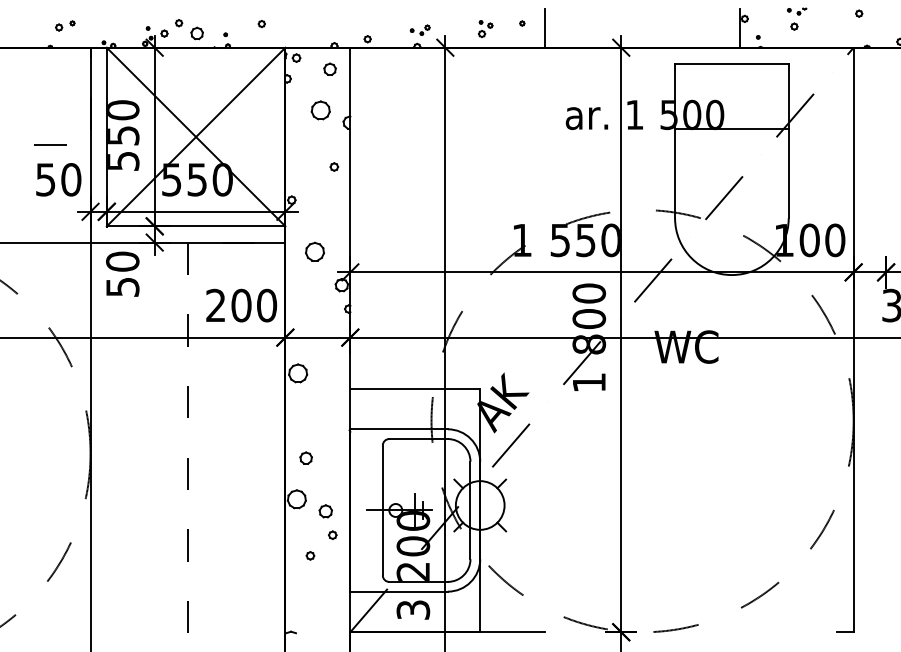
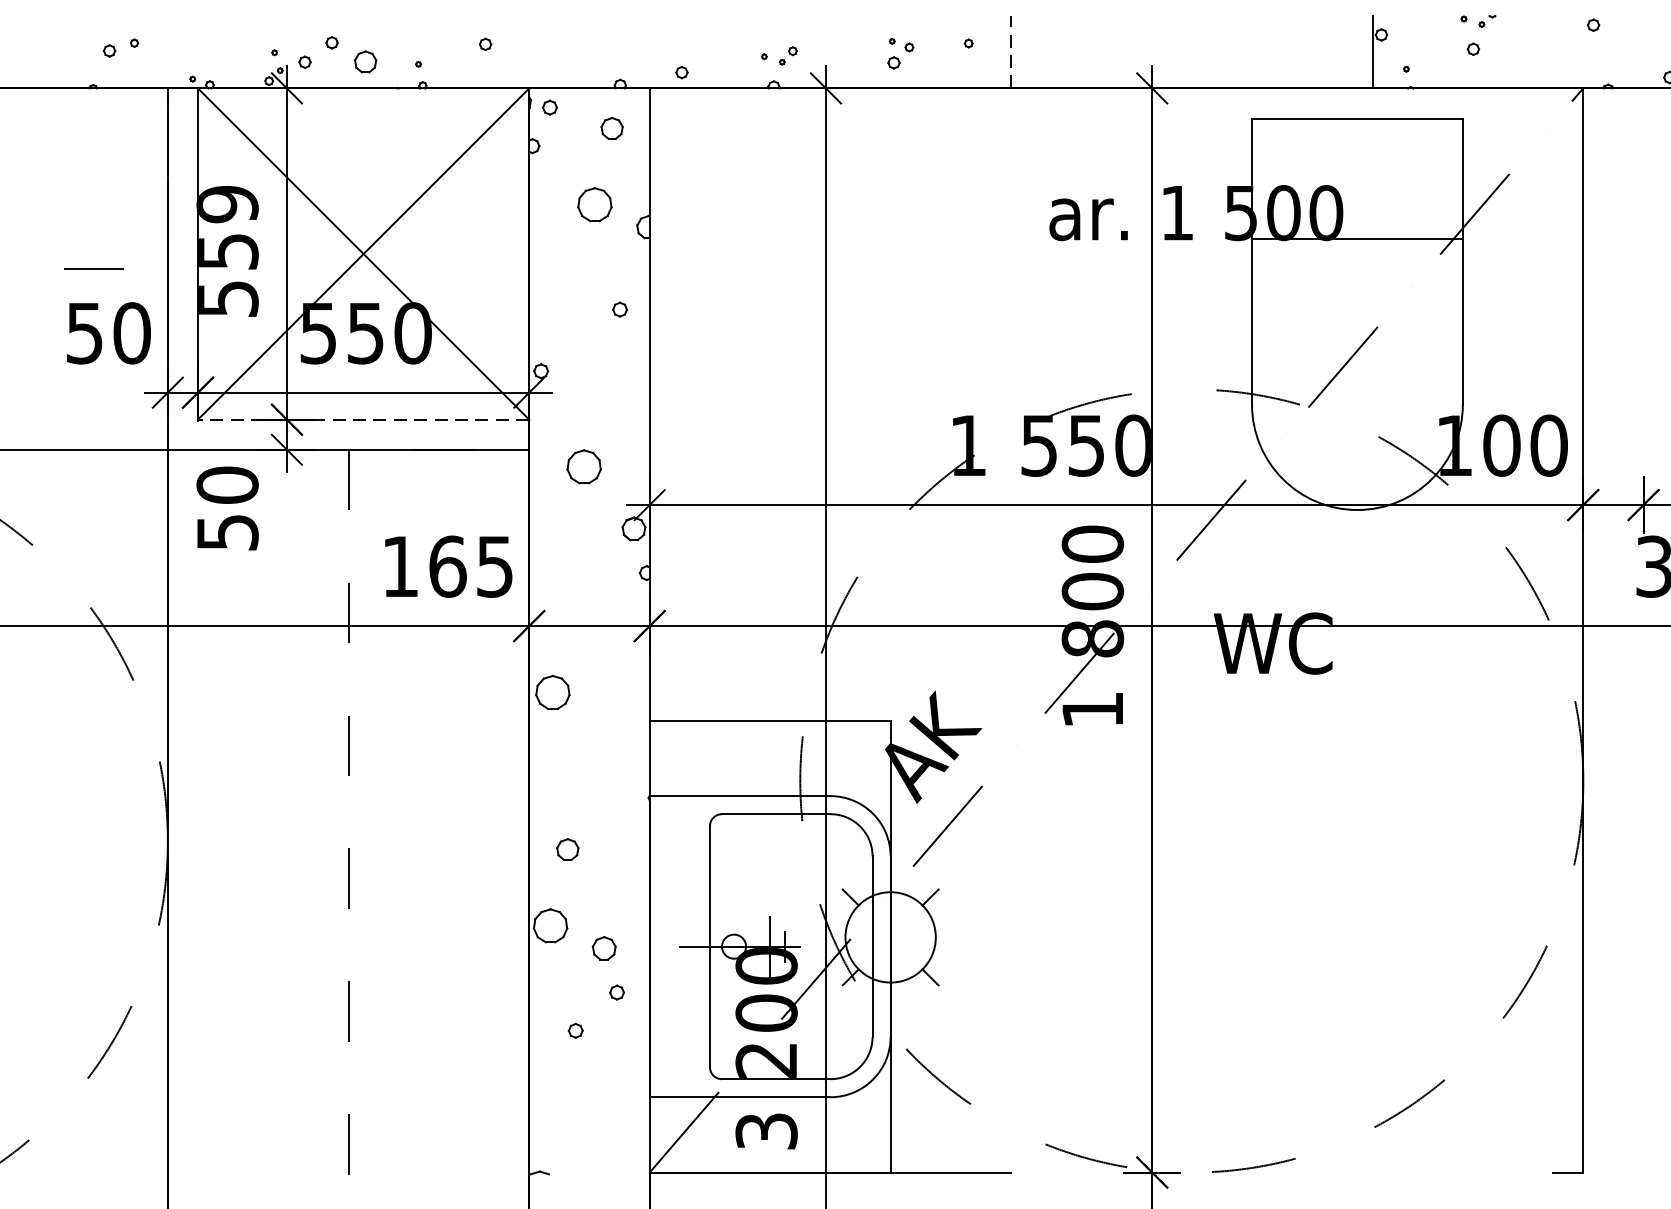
line: (545, 27) -> (1011, 50), solid -> dashed
text: (123, 110) -> (228, 204), 550 -> 559
line: (195, 226) -> (362, 419), solid -> dashed
text: (241, 305) -> (447, 566), 200 -> 165

